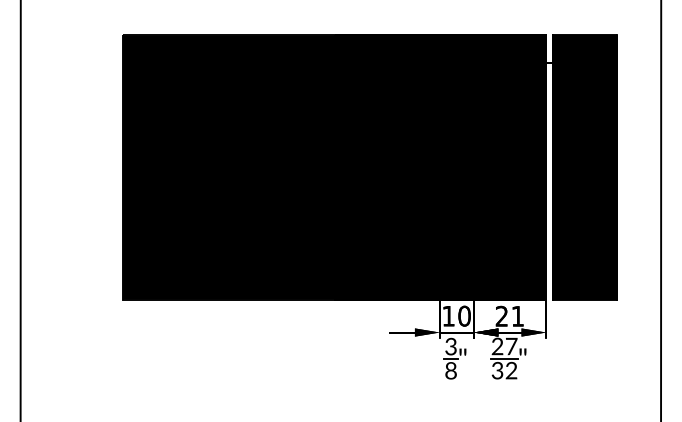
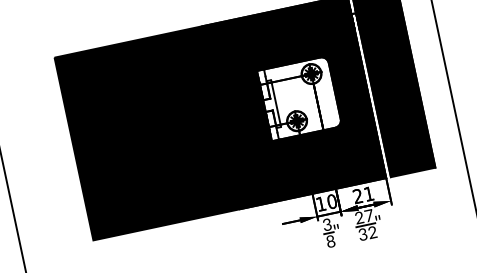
fill: (449, 163) -> (299, 98), removed

